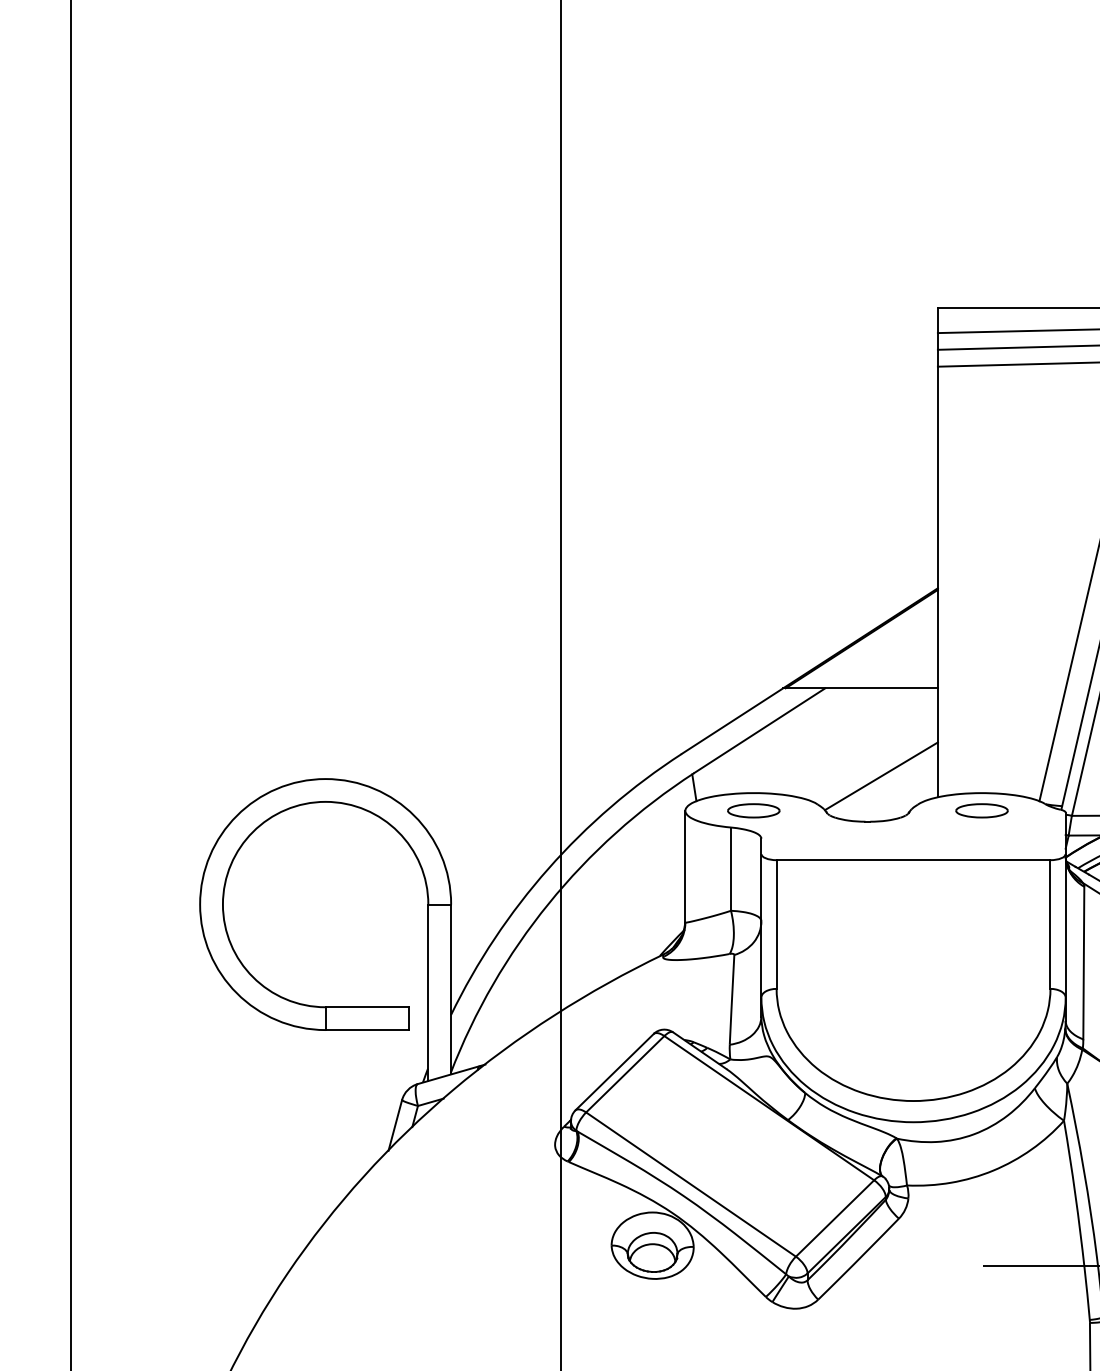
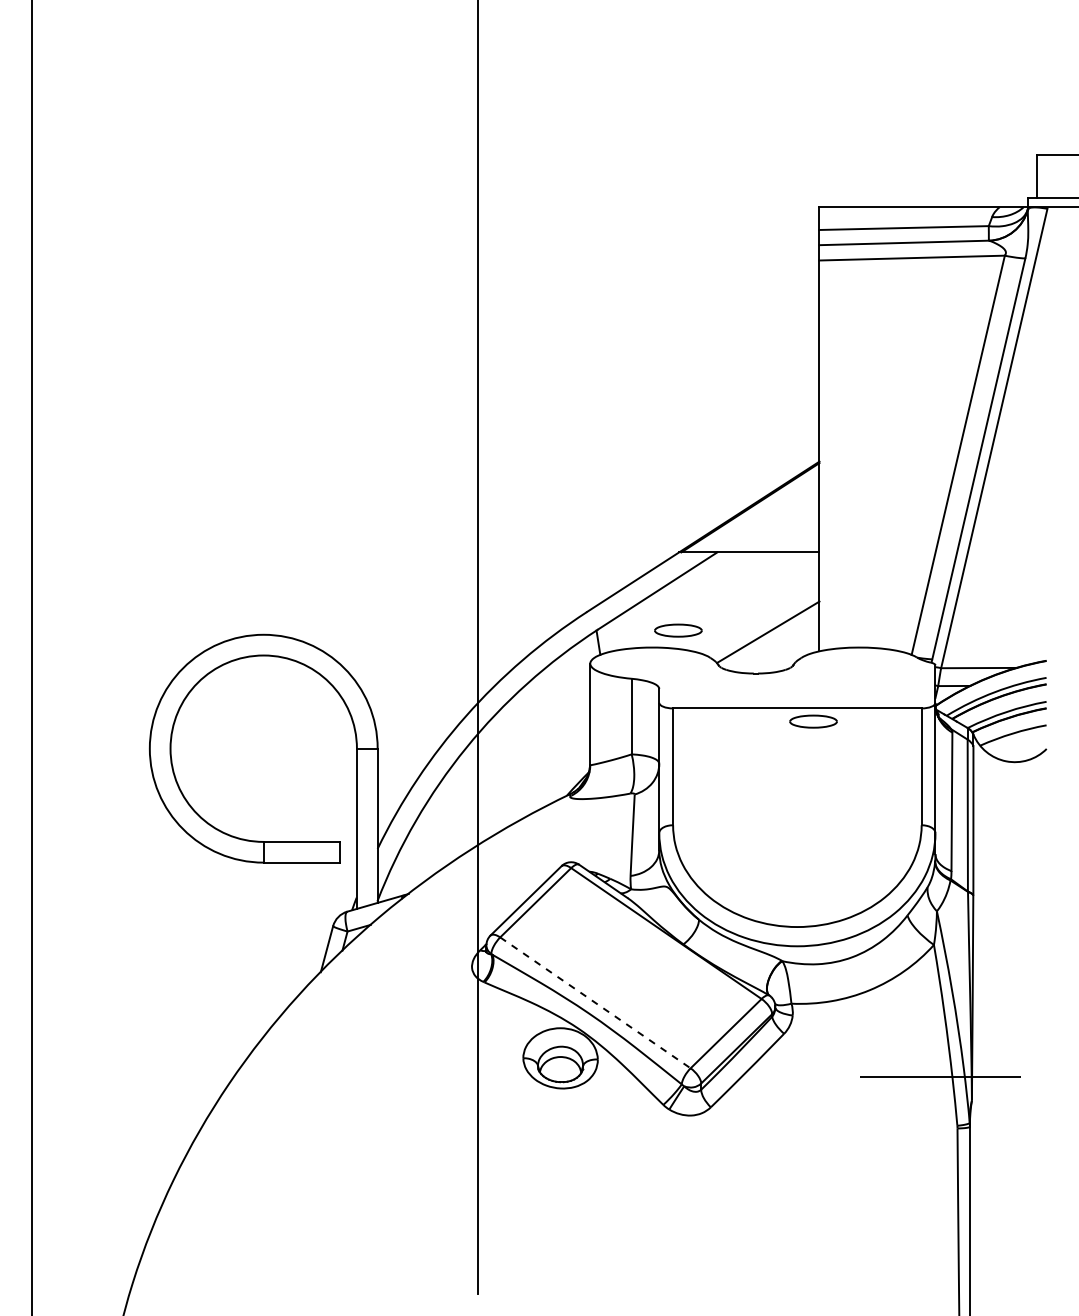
part: (753, 810) -> (678, 630), moved
part: (981, 810) -> (813, 721), moved
line: (691, 1184) -> (595, 1002), solid -> dashed

